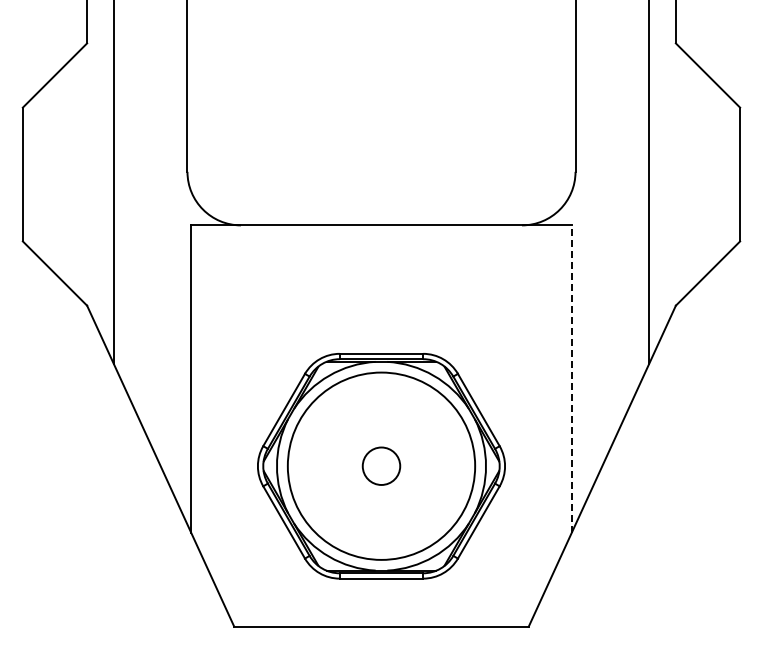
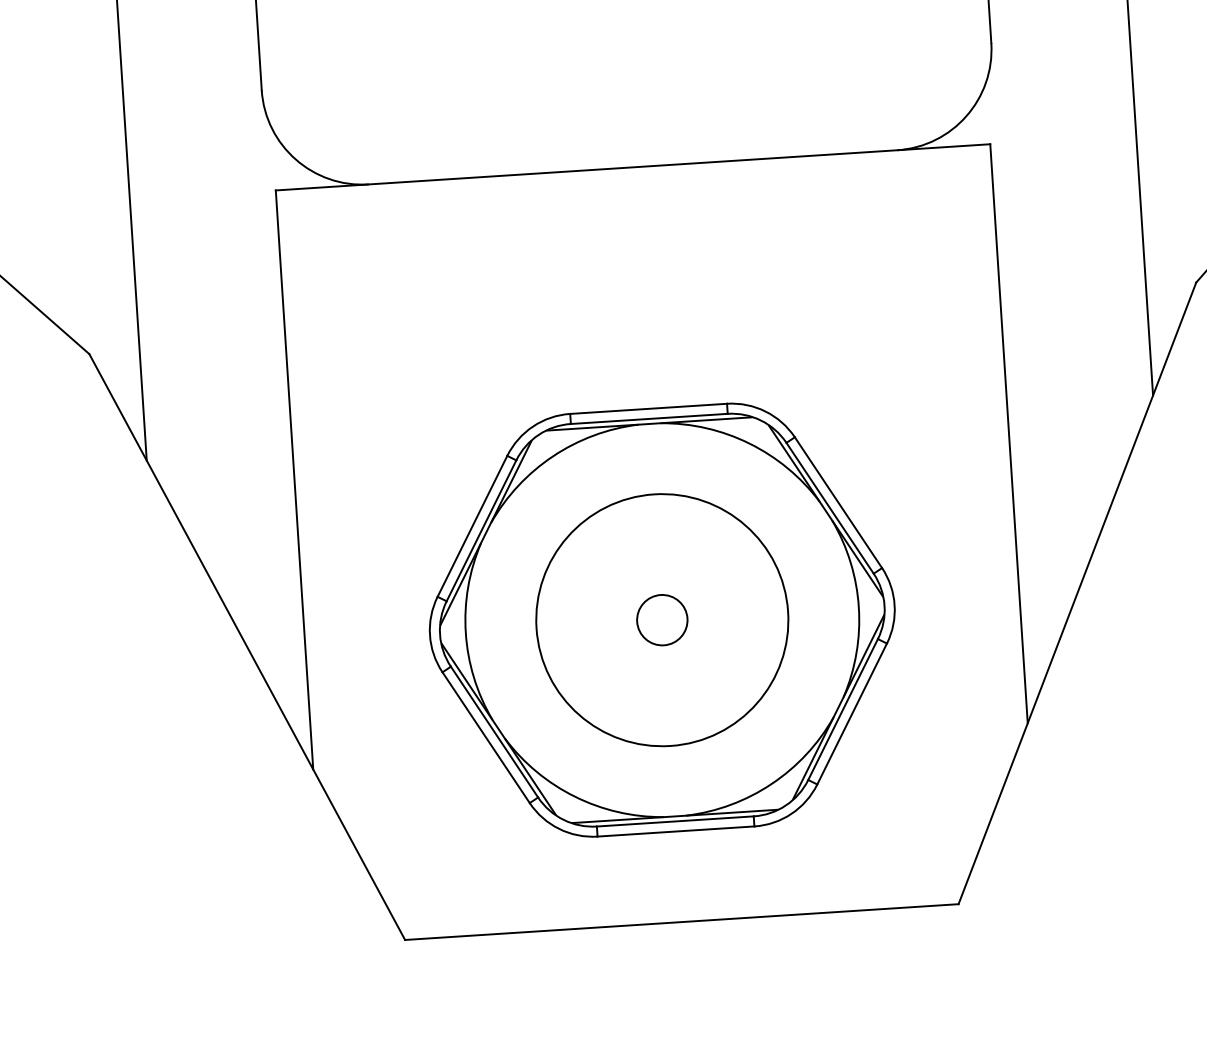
line: (571, 378) -> (1008, 432), dashed -> solid
circle: (381, 465) -> (662, 618), size x0.71
circle: (381, 466) -> (662, 620), size x0.71

